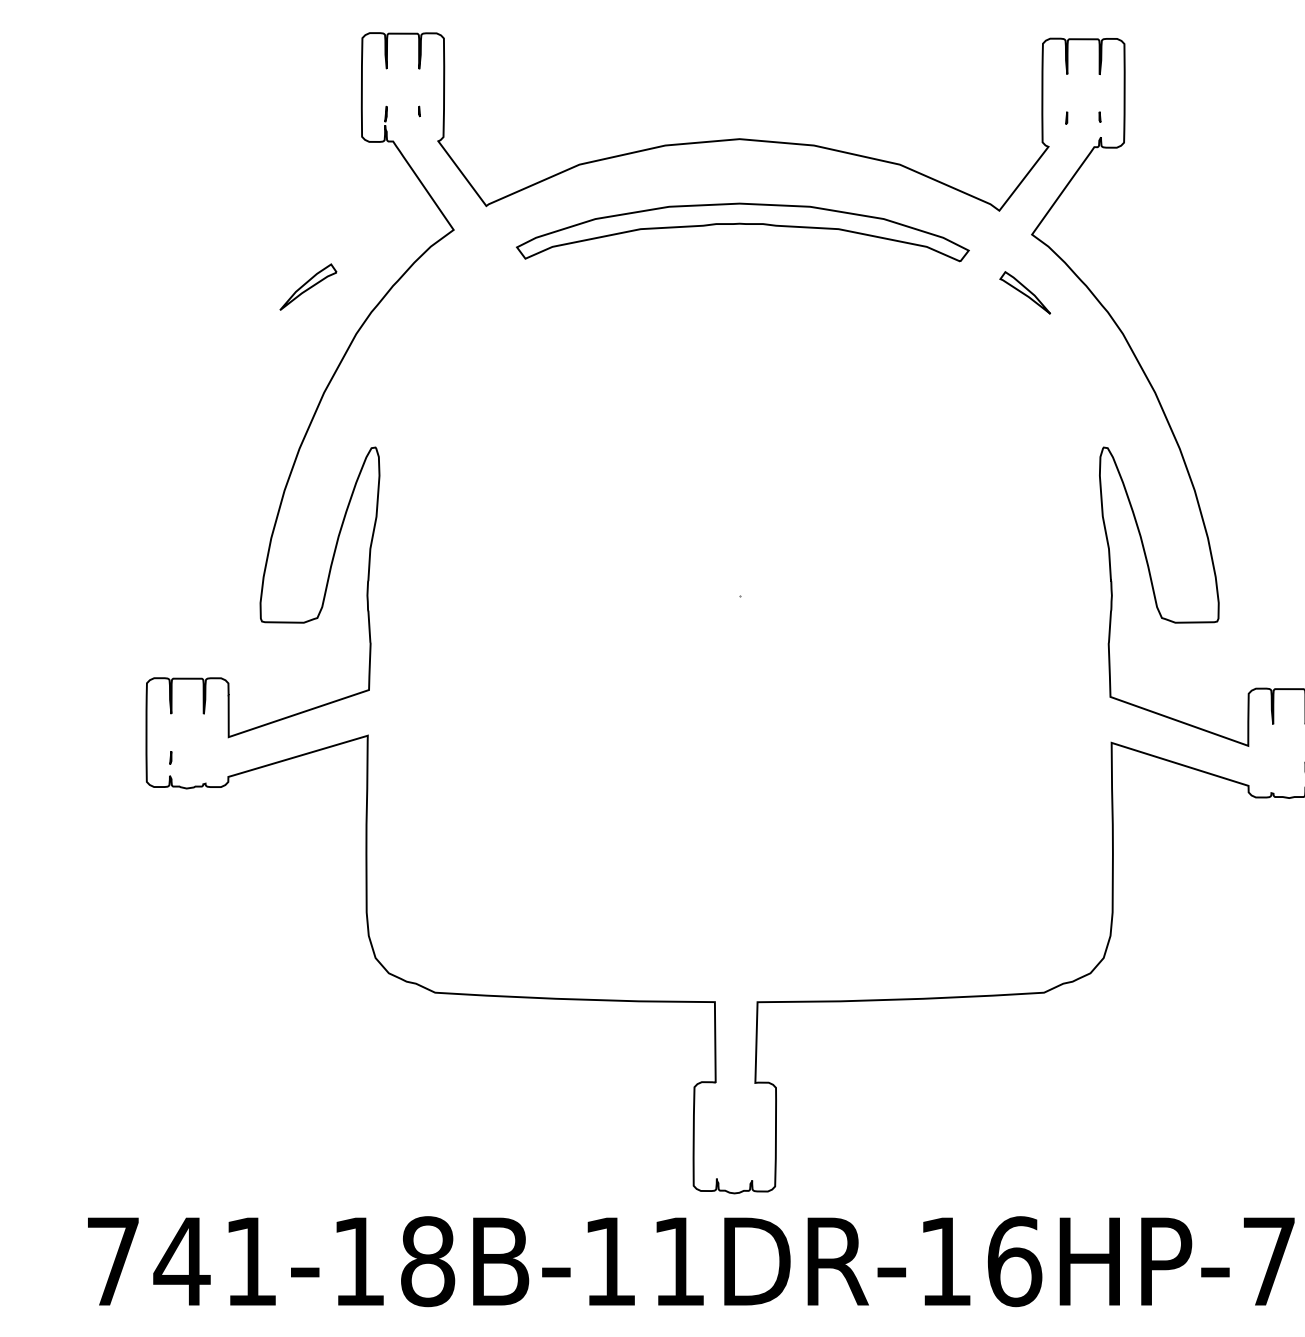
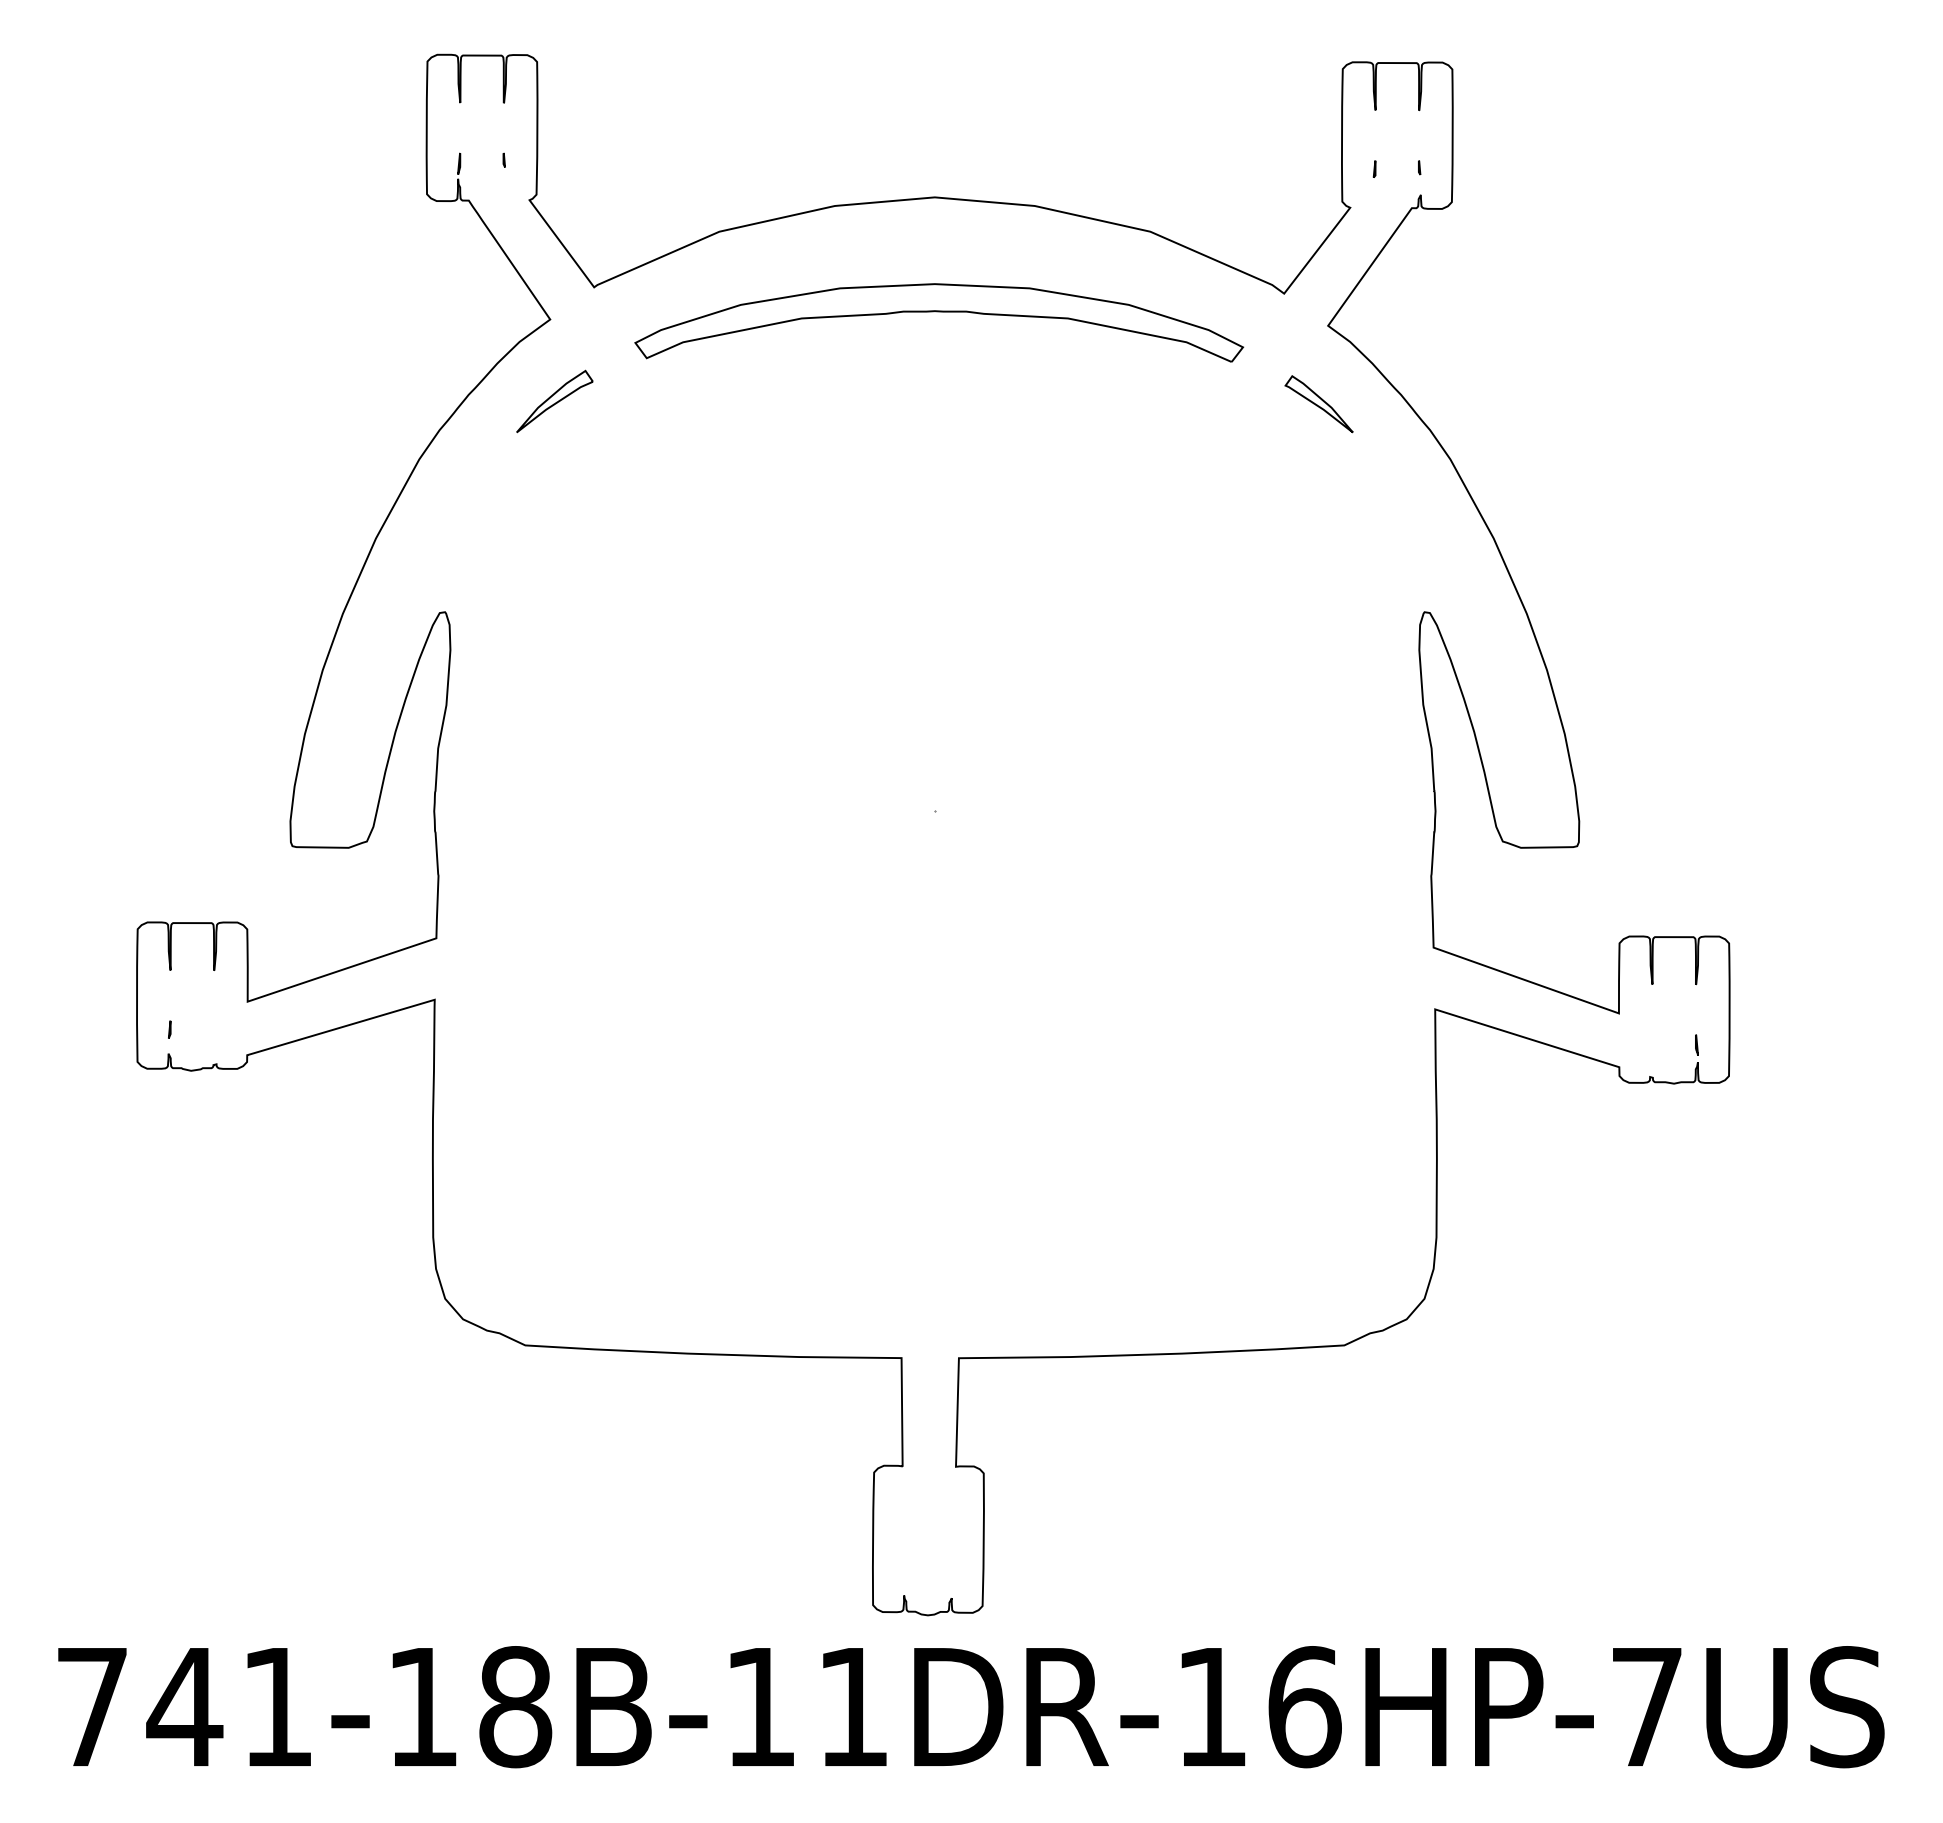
part: (308, 287) -> (554, 401), moved

